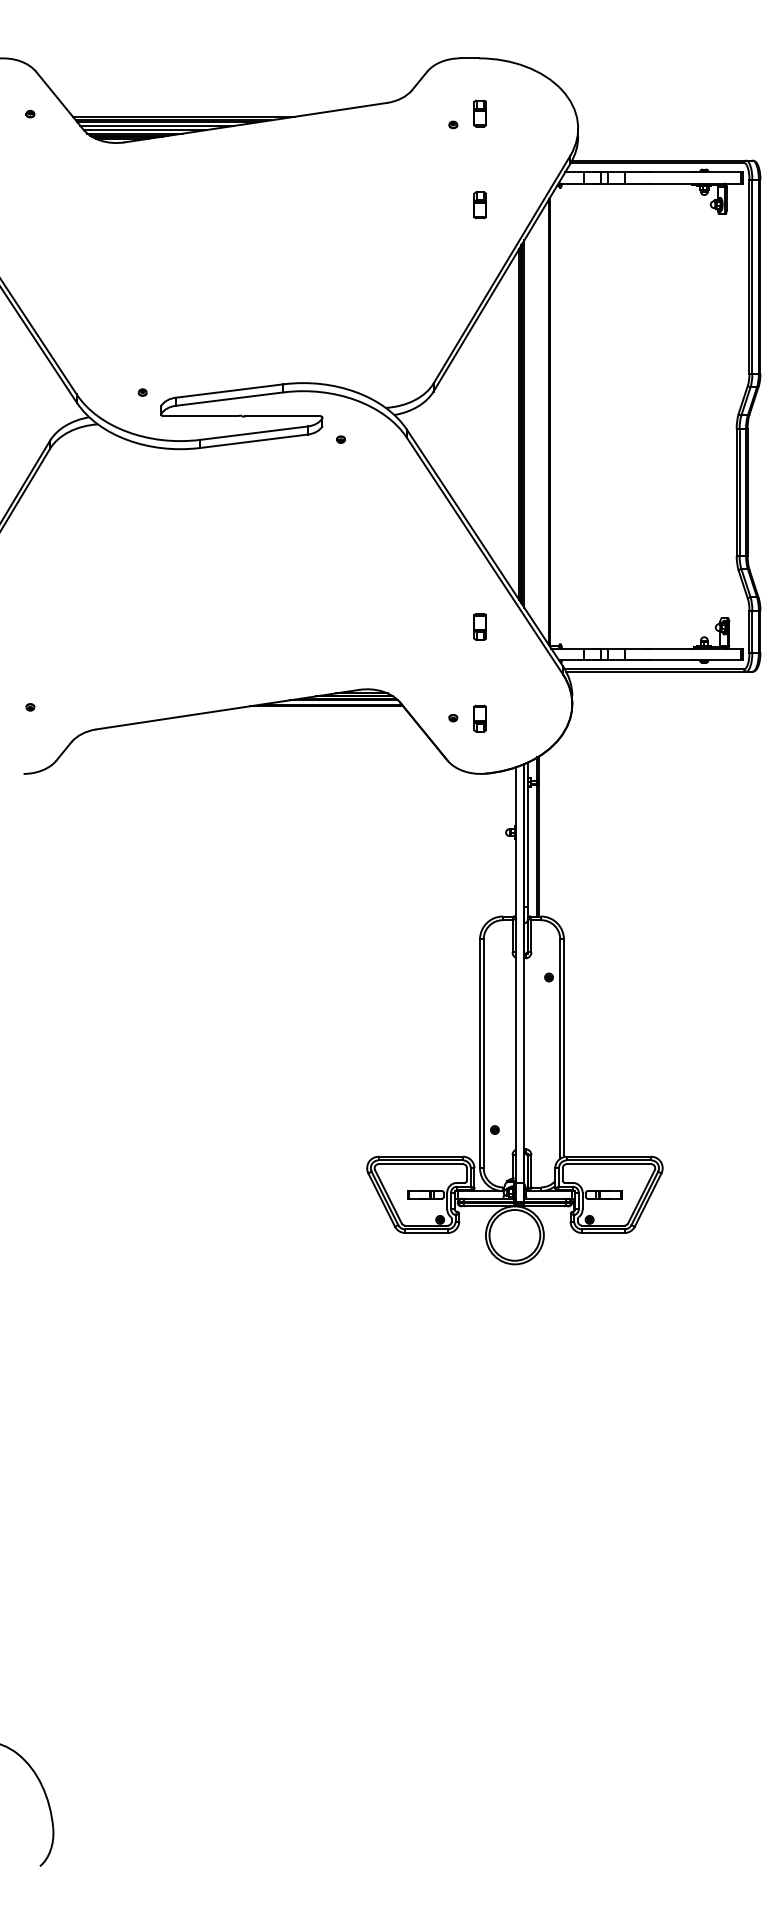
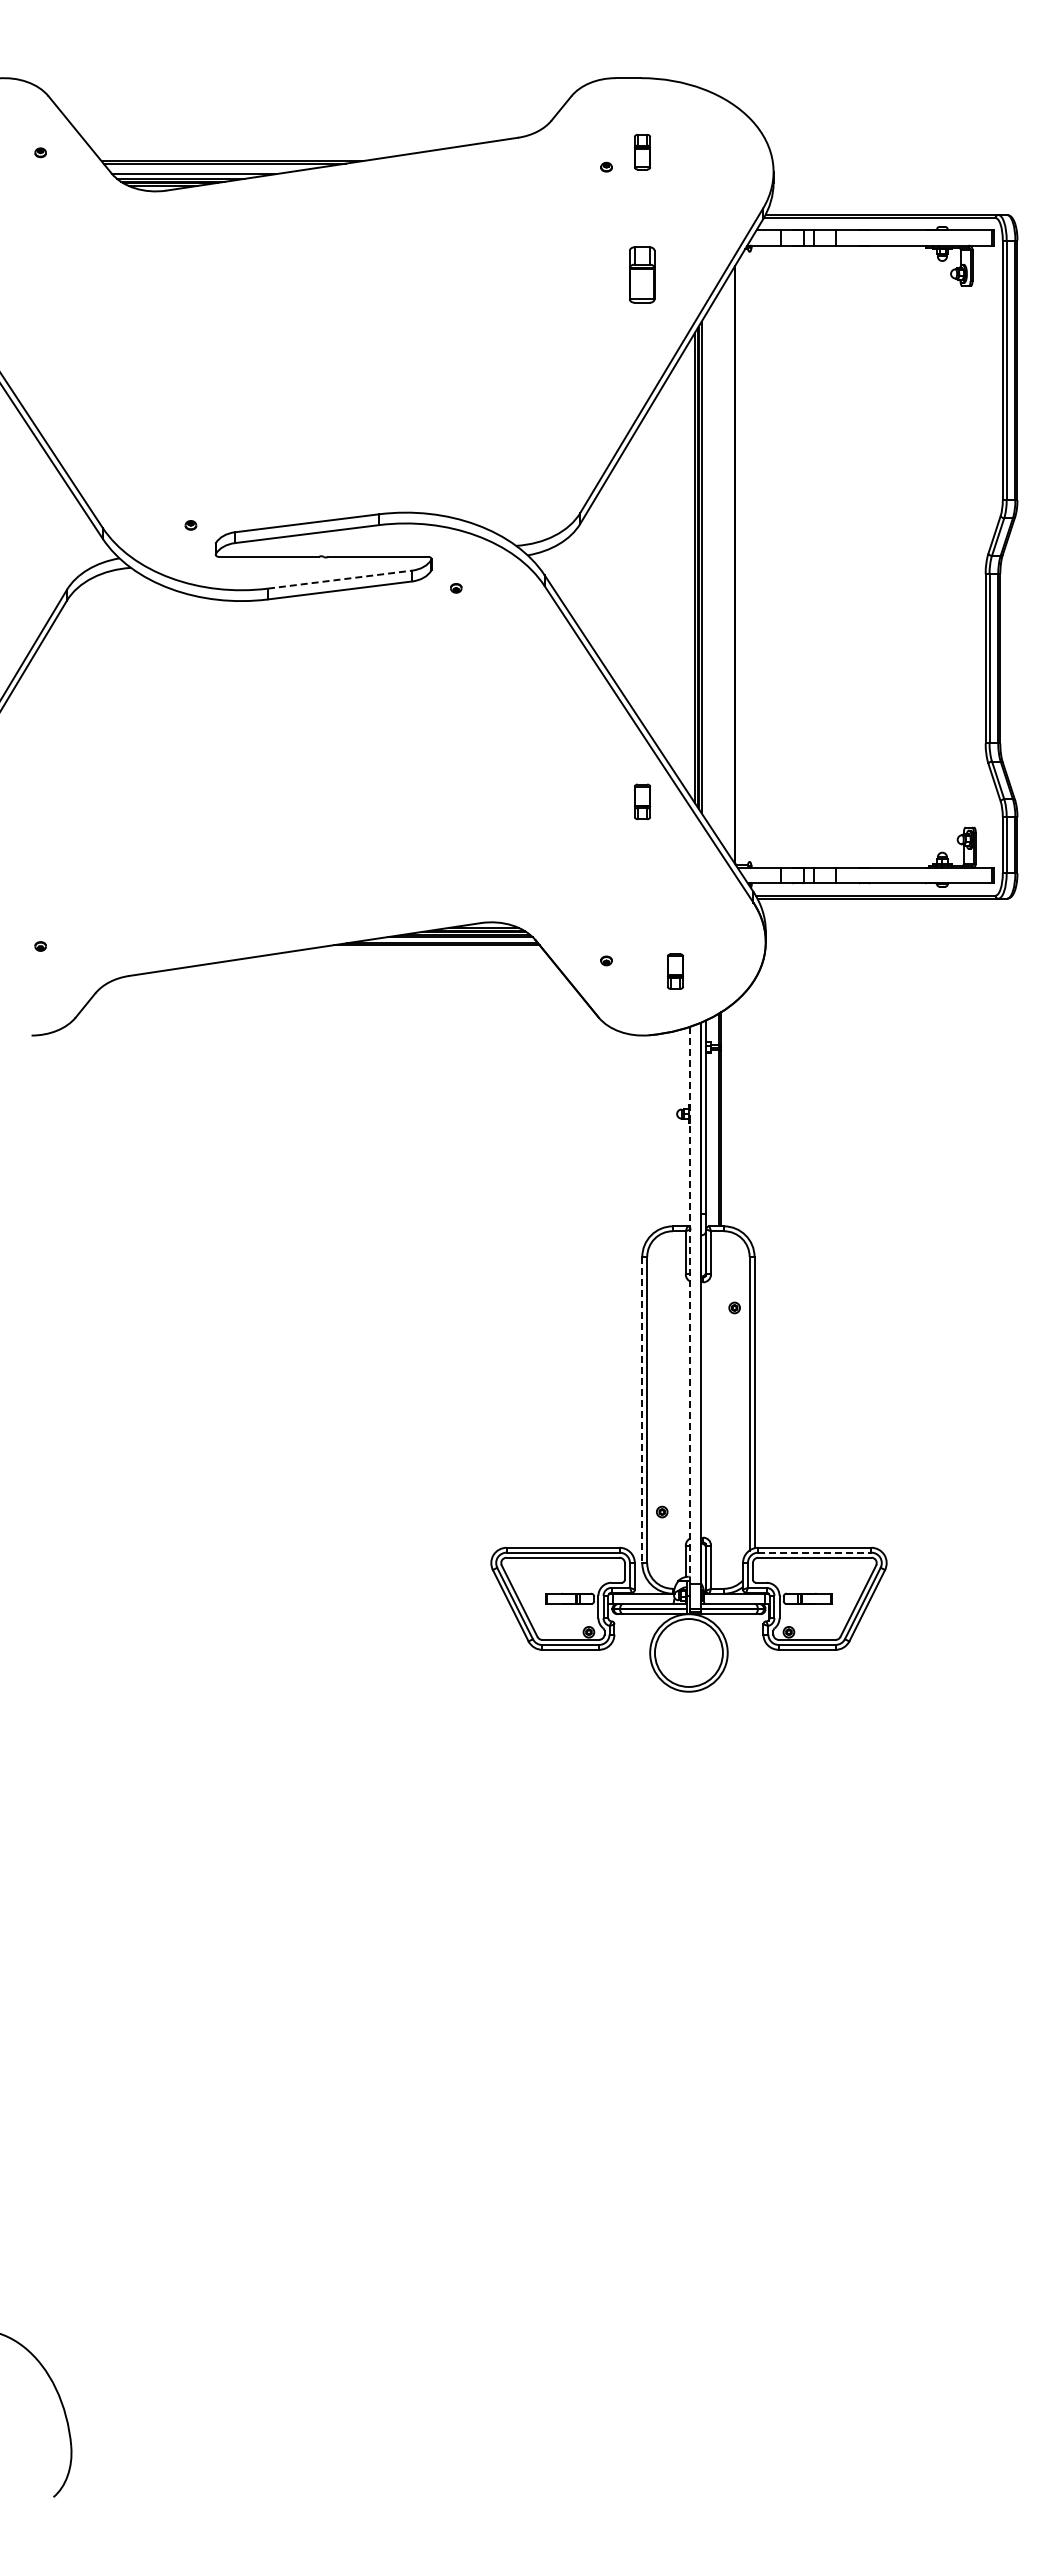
line: (183, 116) -> (245, 156), removed
line: (157, 125) -> (210, 168), removed
part: (480, 205) -> (642, 274), size x1.6
line: (254, 433) -> (340, 579), solid -> dashed
part: (480, 626) -> (642, 801), moved
part: (480, 718) -> (675, 971), moved
line: (516, 974) -> (690, 1304), solid -> dashed
line: (480, 1054) -> (642, 1410), solid -> dashed
line: (608, 1160) -> (814, 1552), solid -> dashed

